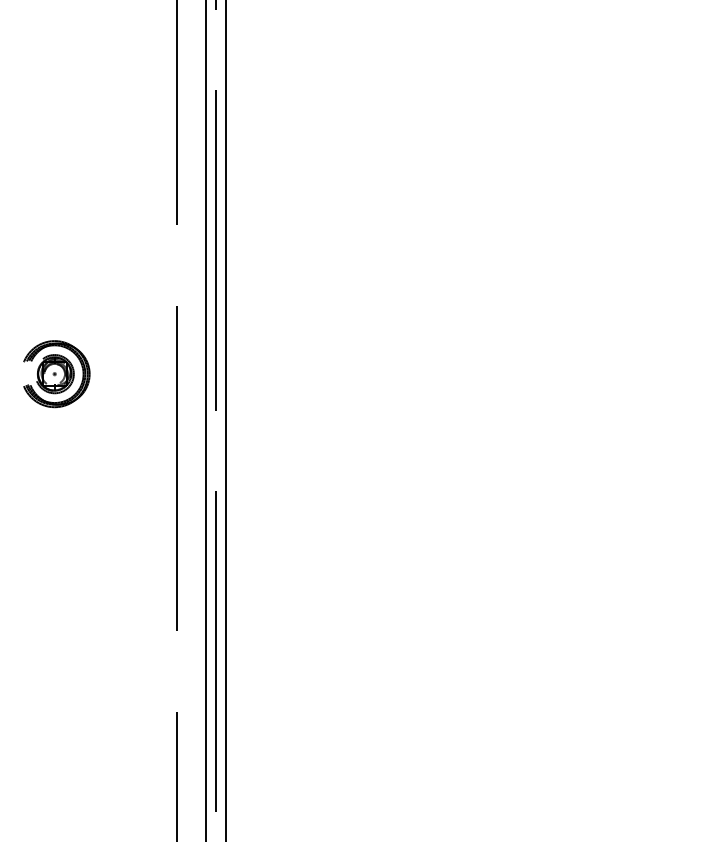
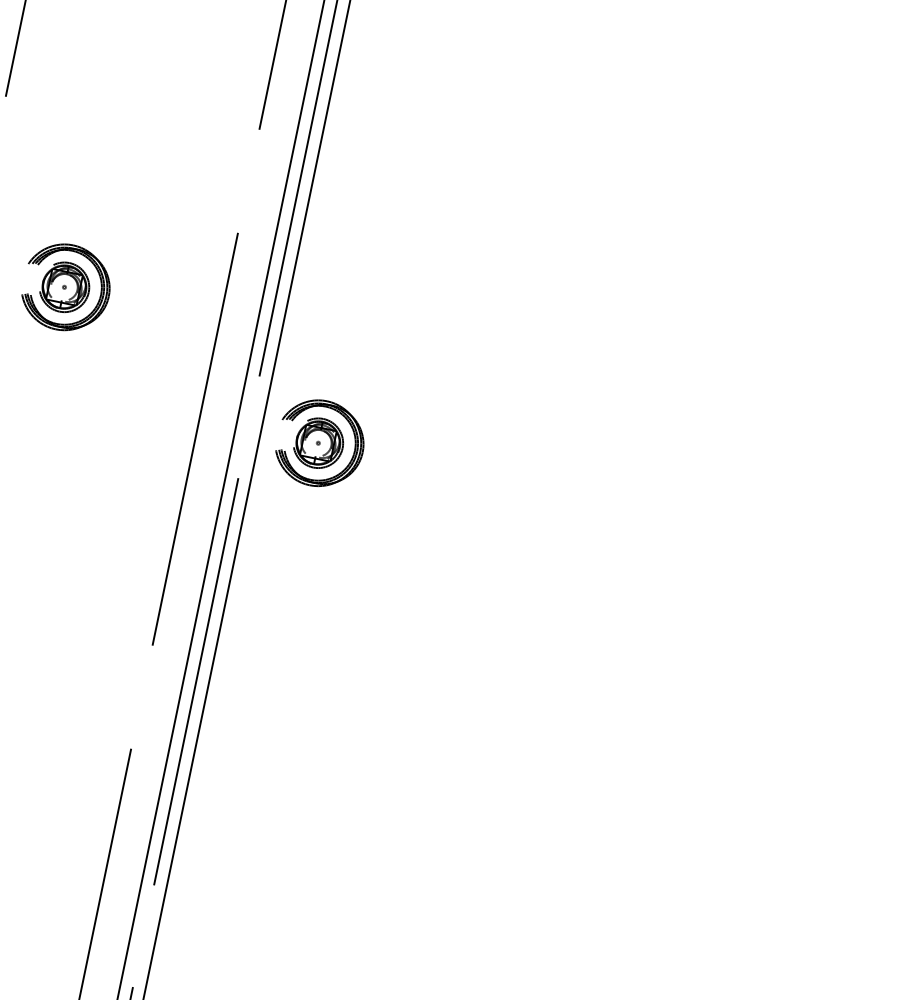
part: (272, 452) -> (320, 444), added

